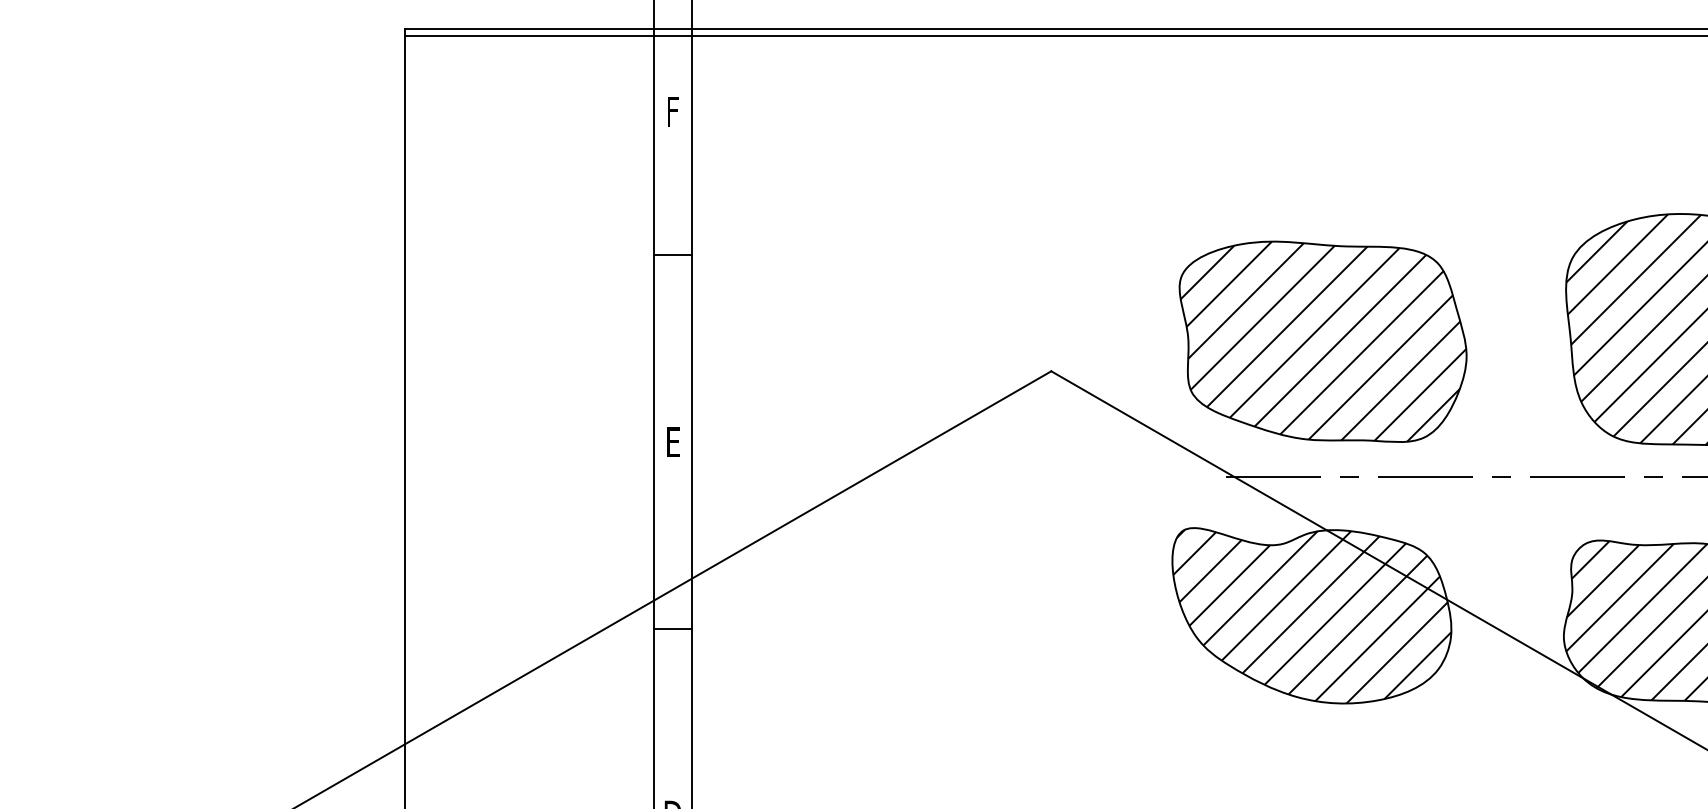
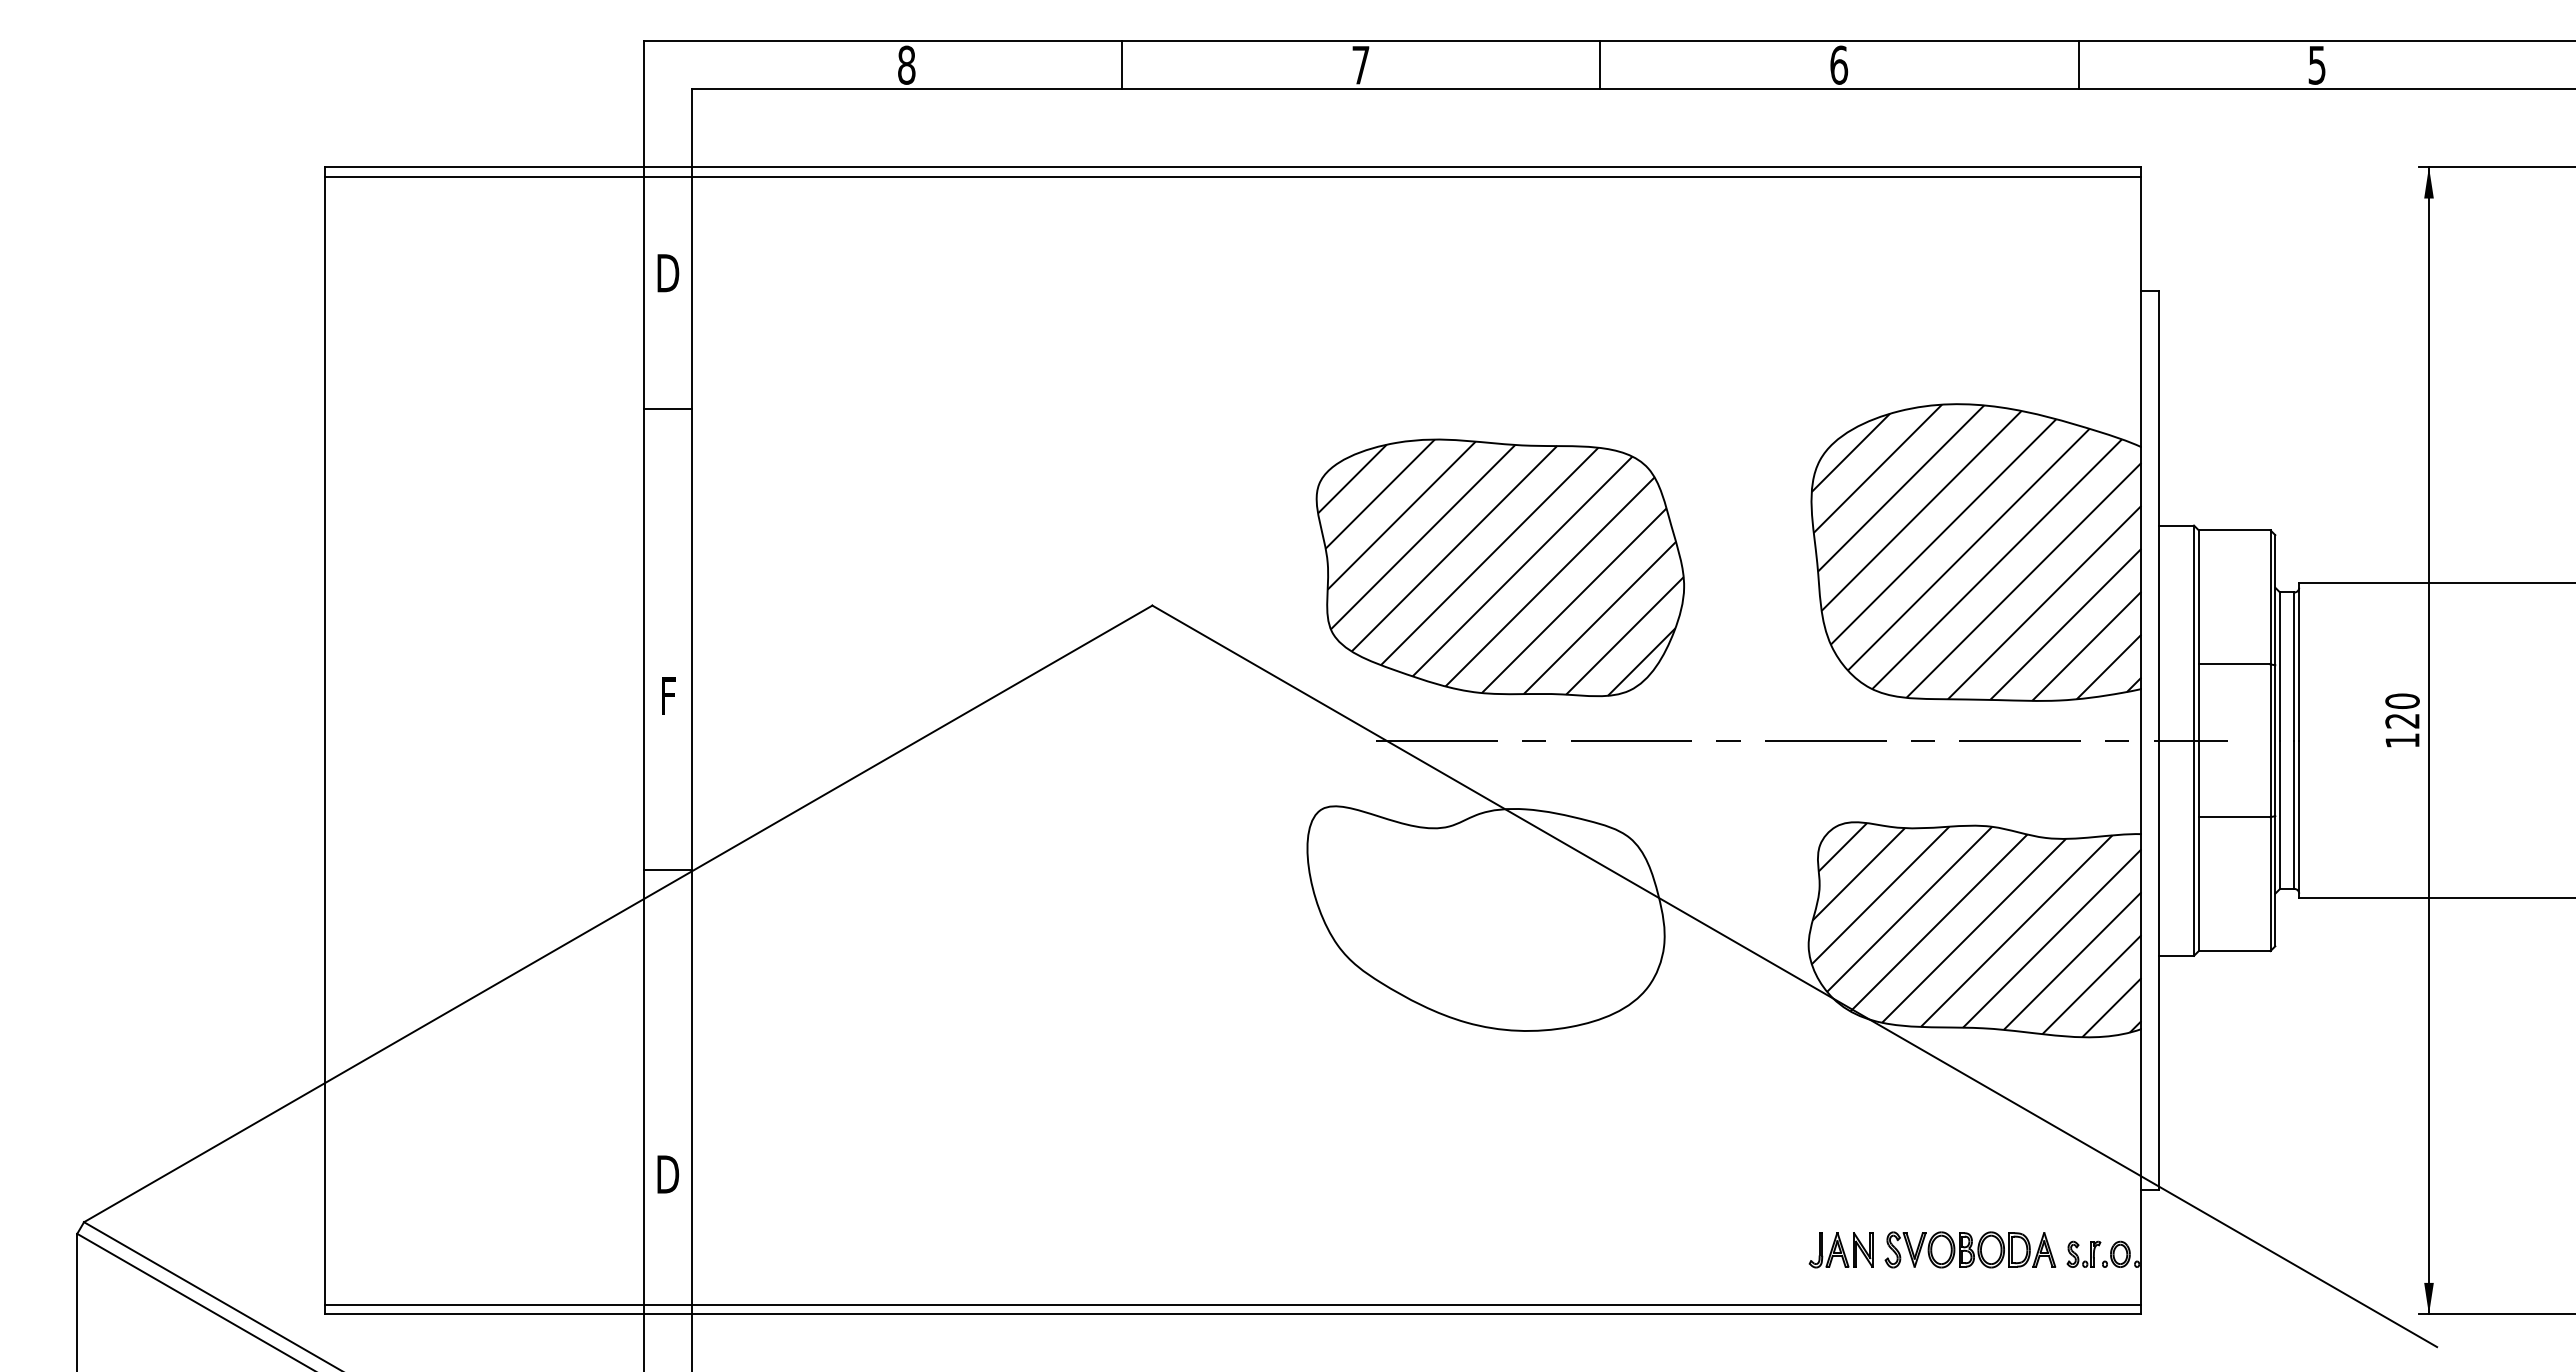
text: (673, 111) -> (668, 273), F -> D
line: (673, 255) -> (668, 409), moved
text: (673, 441) -> (668, 695), E -> F
hatch: (1312, 616) -> (1486, 919), removed
line: (673, 628) -> (668, 870), moved

